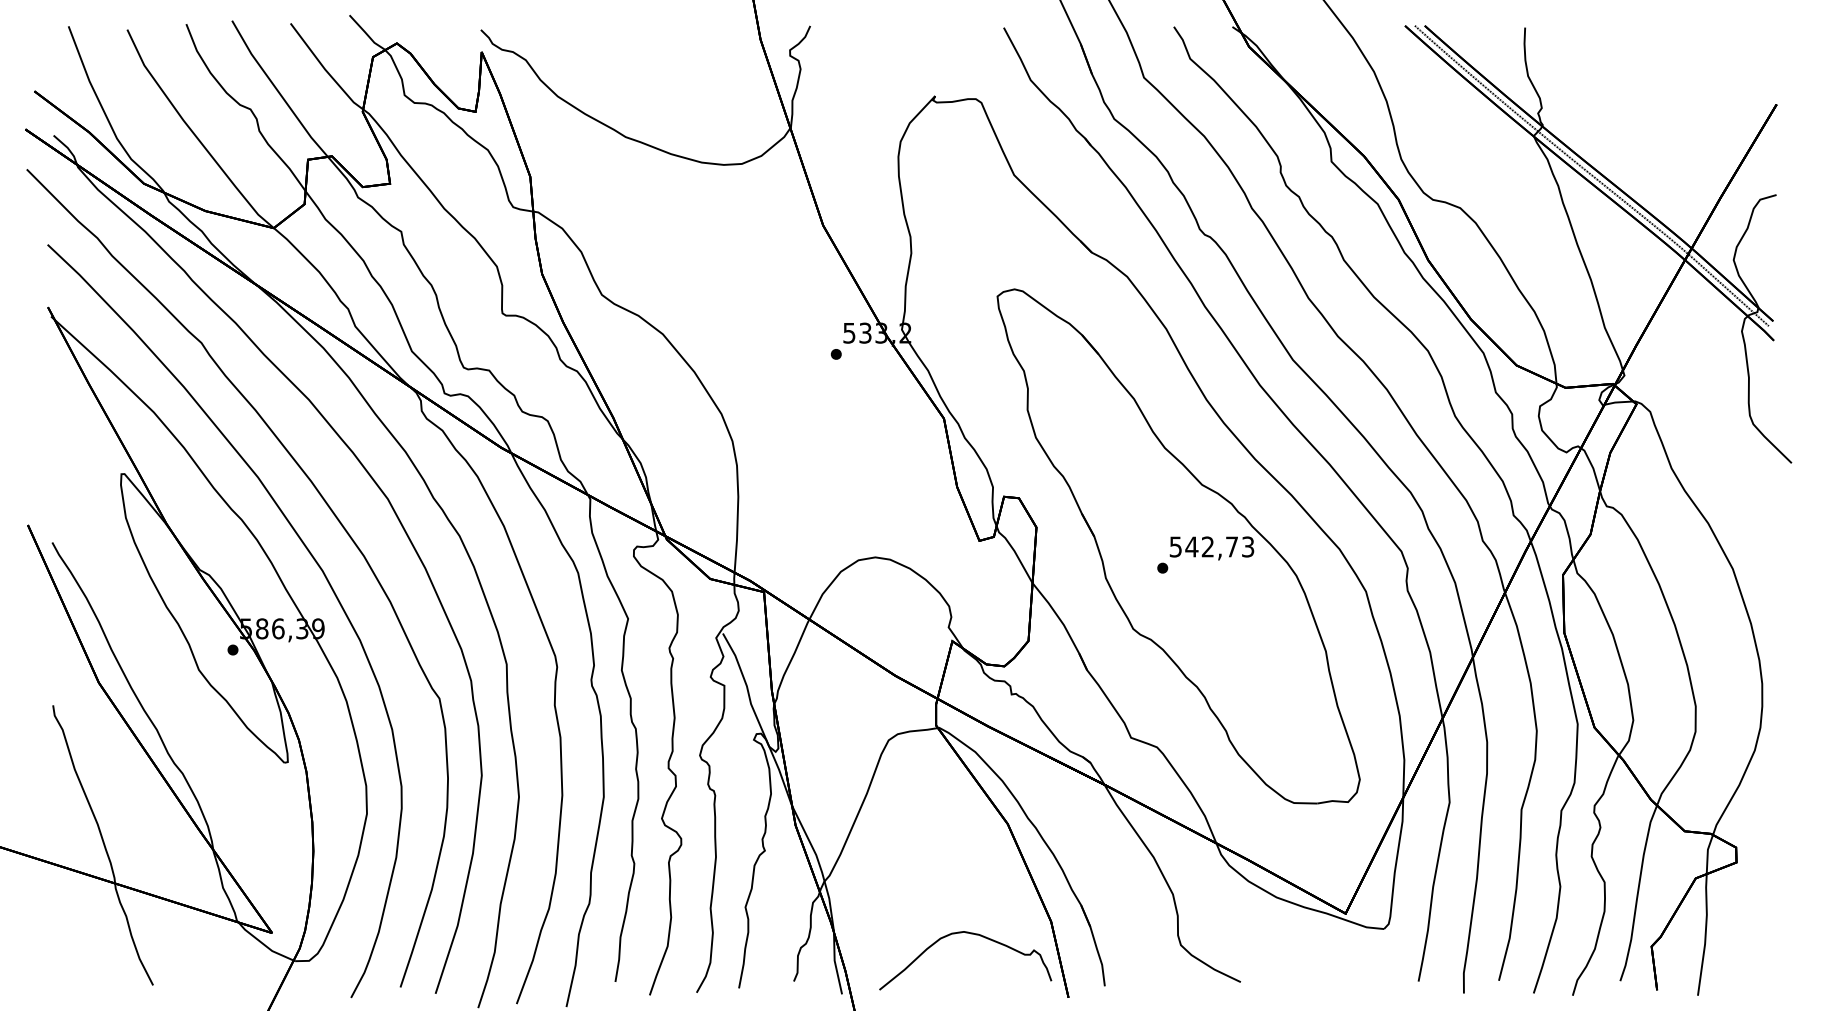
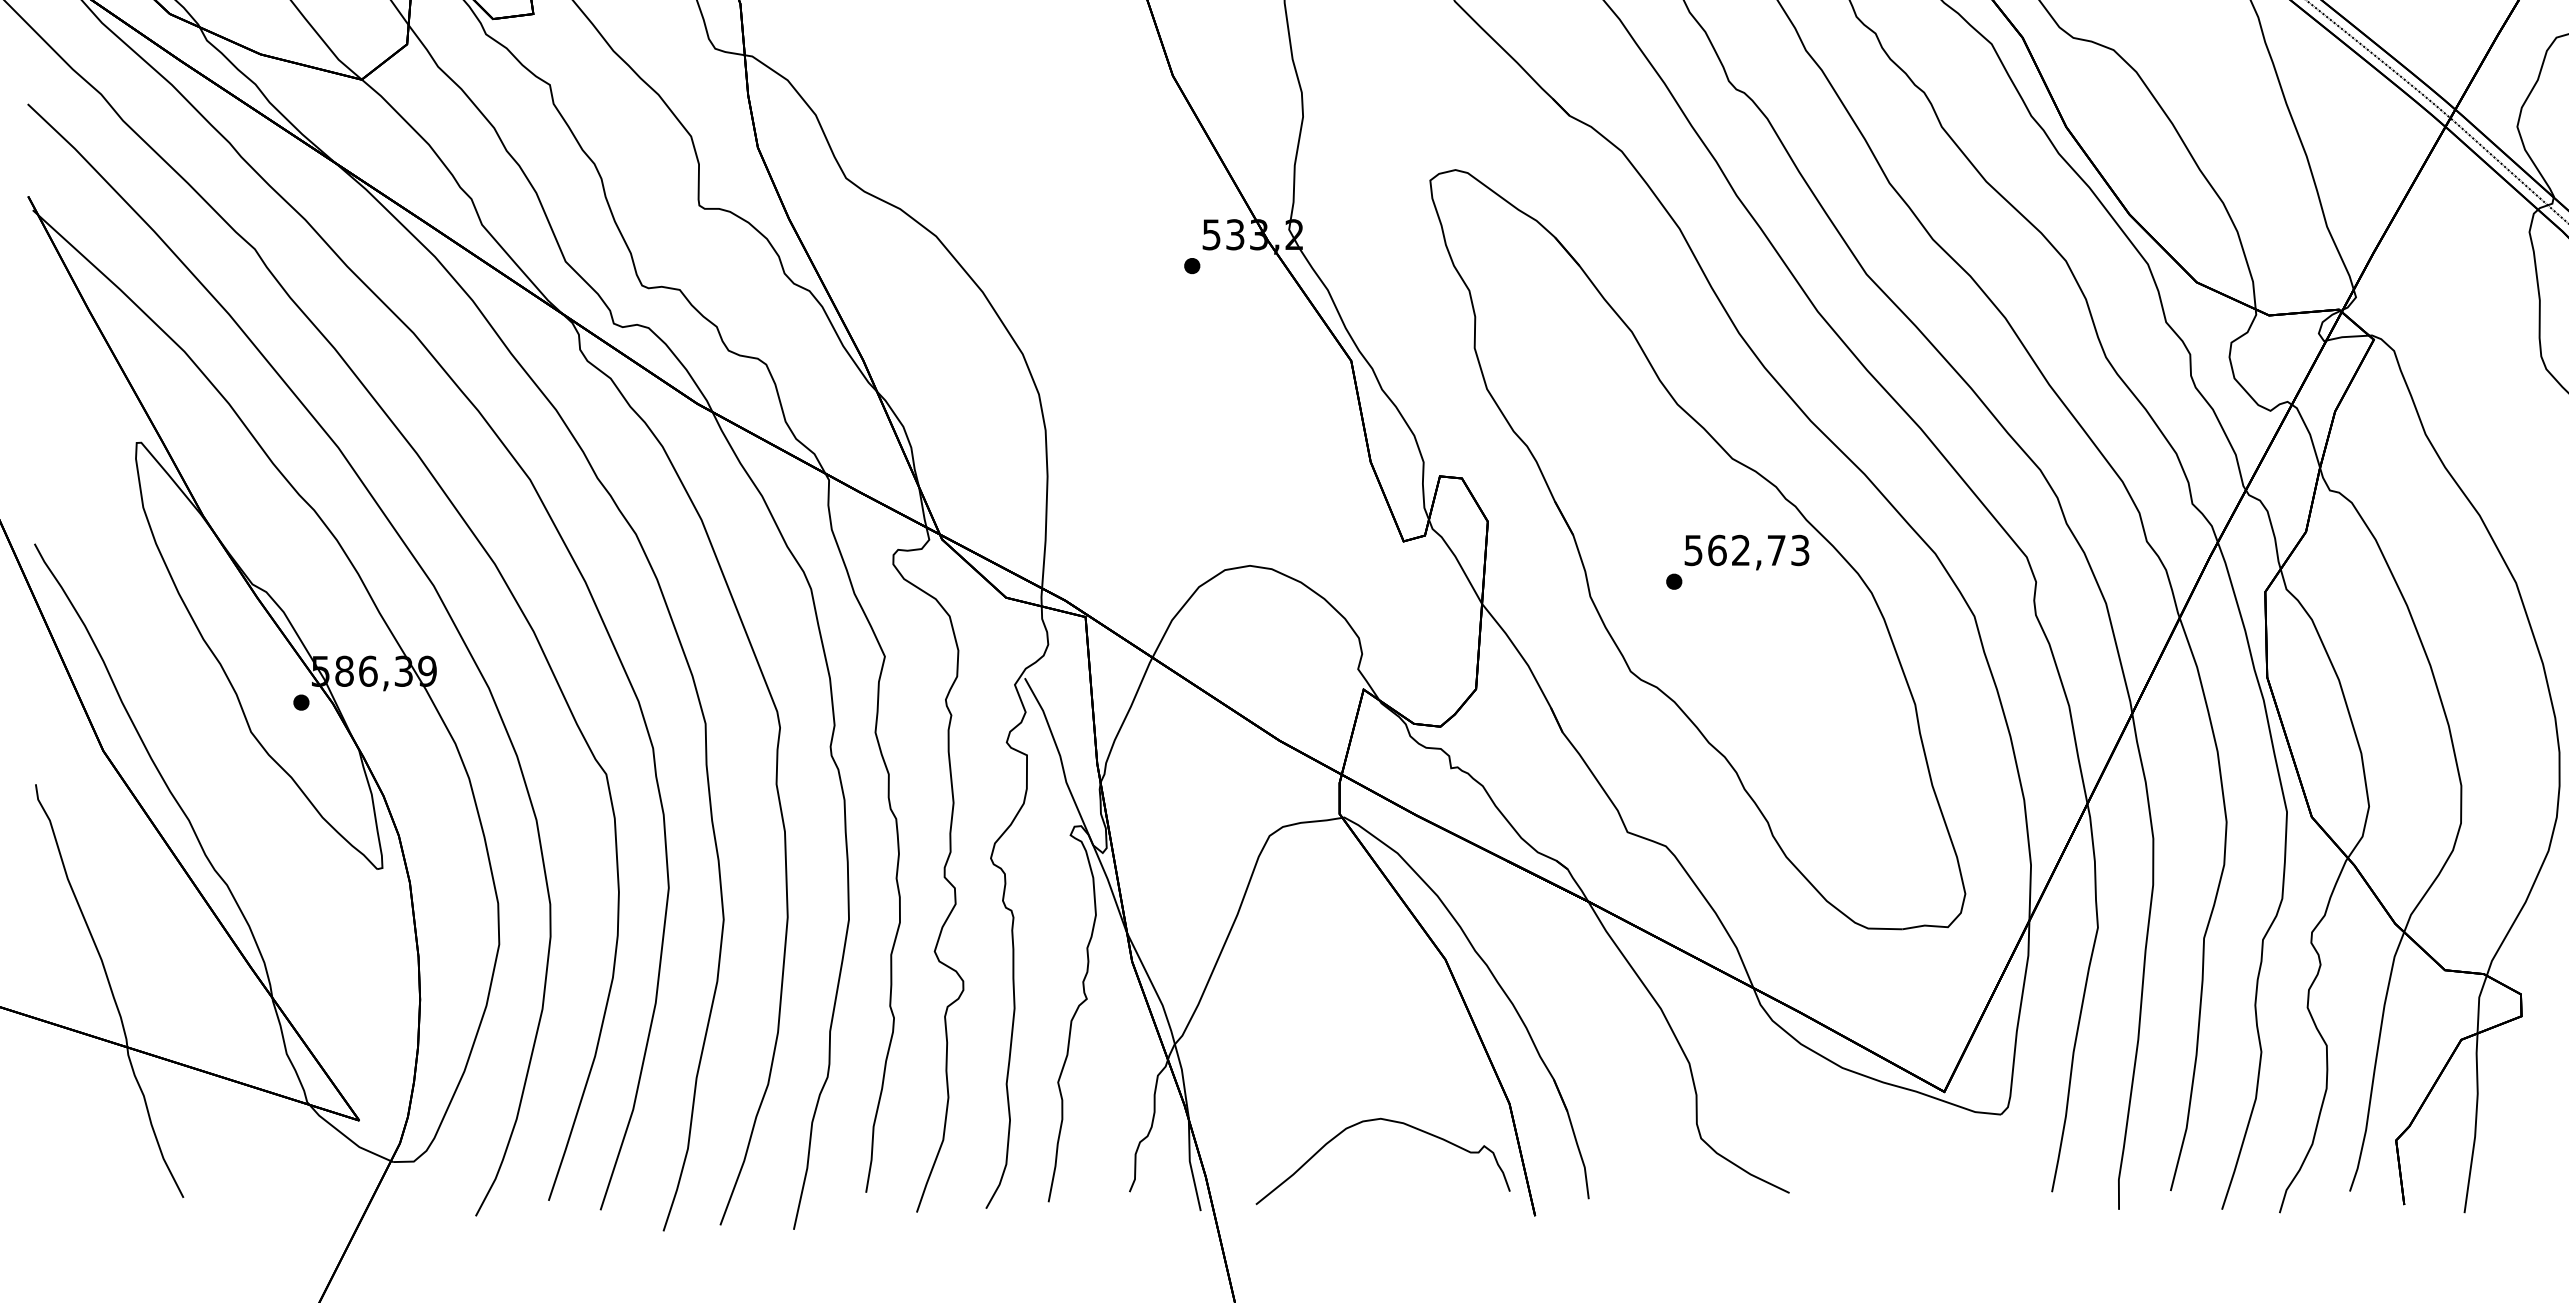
text: (1191, 546) -> (1716, 549), 542,73 -> 562,73

